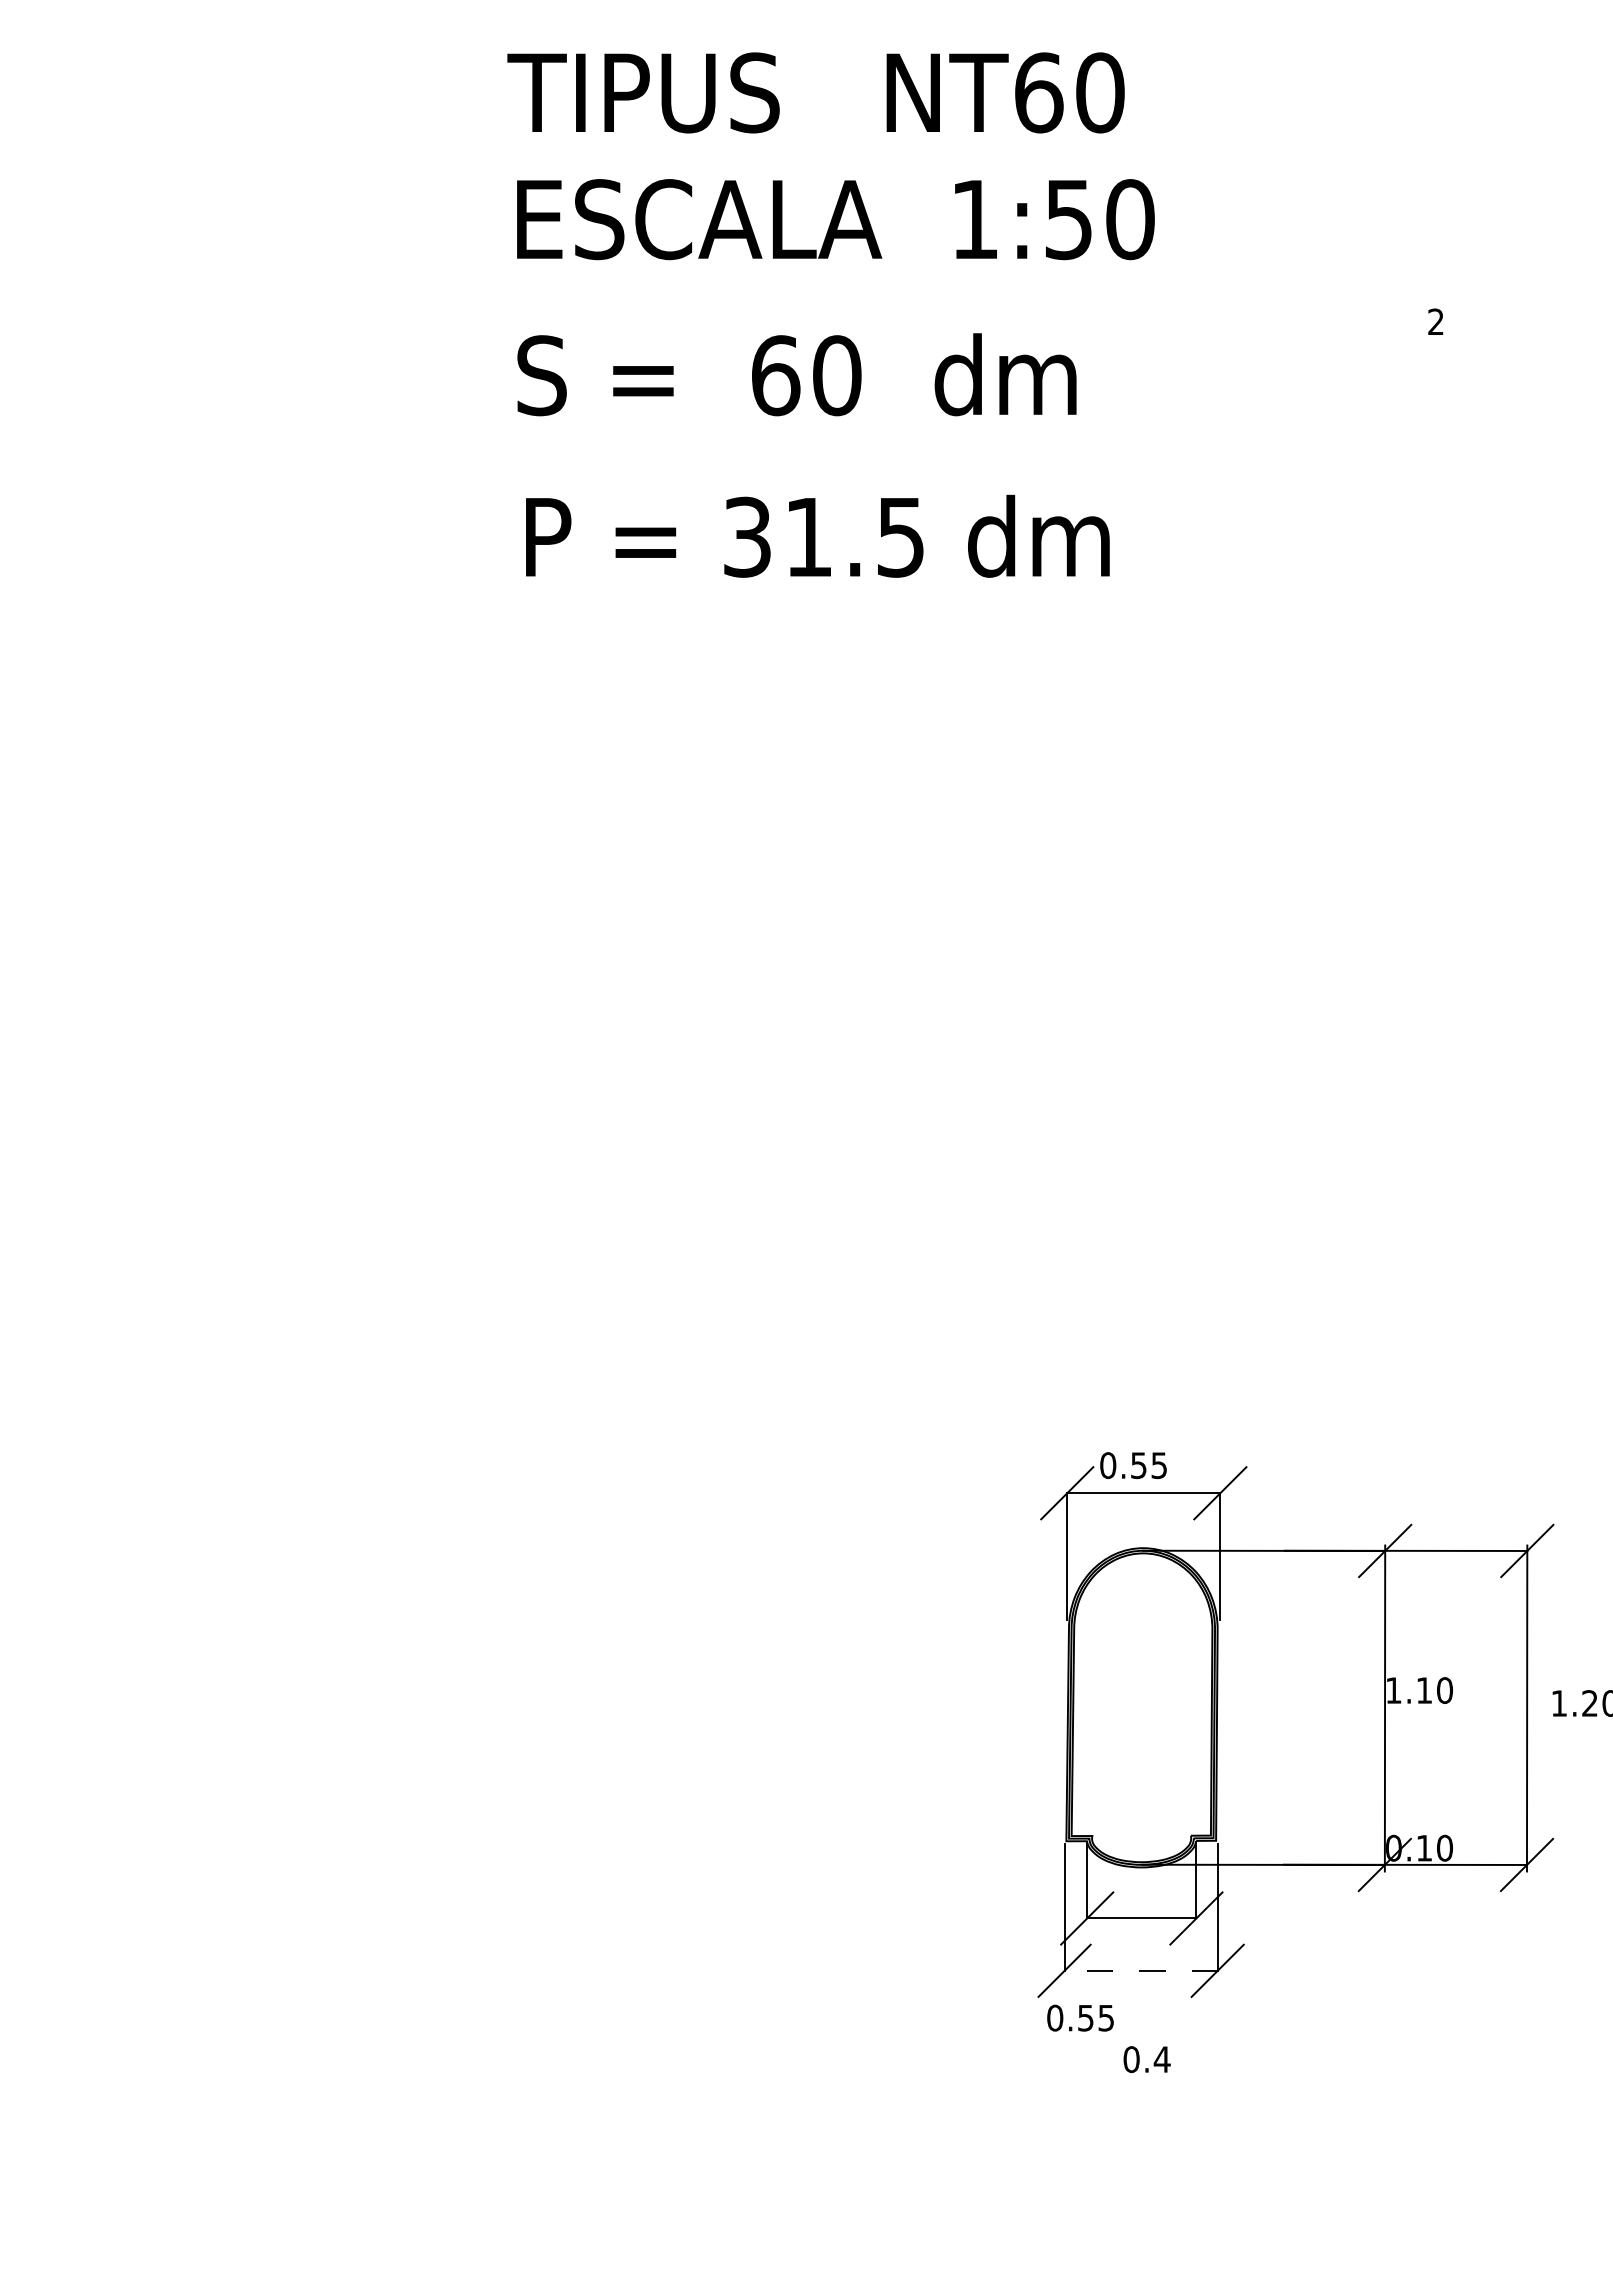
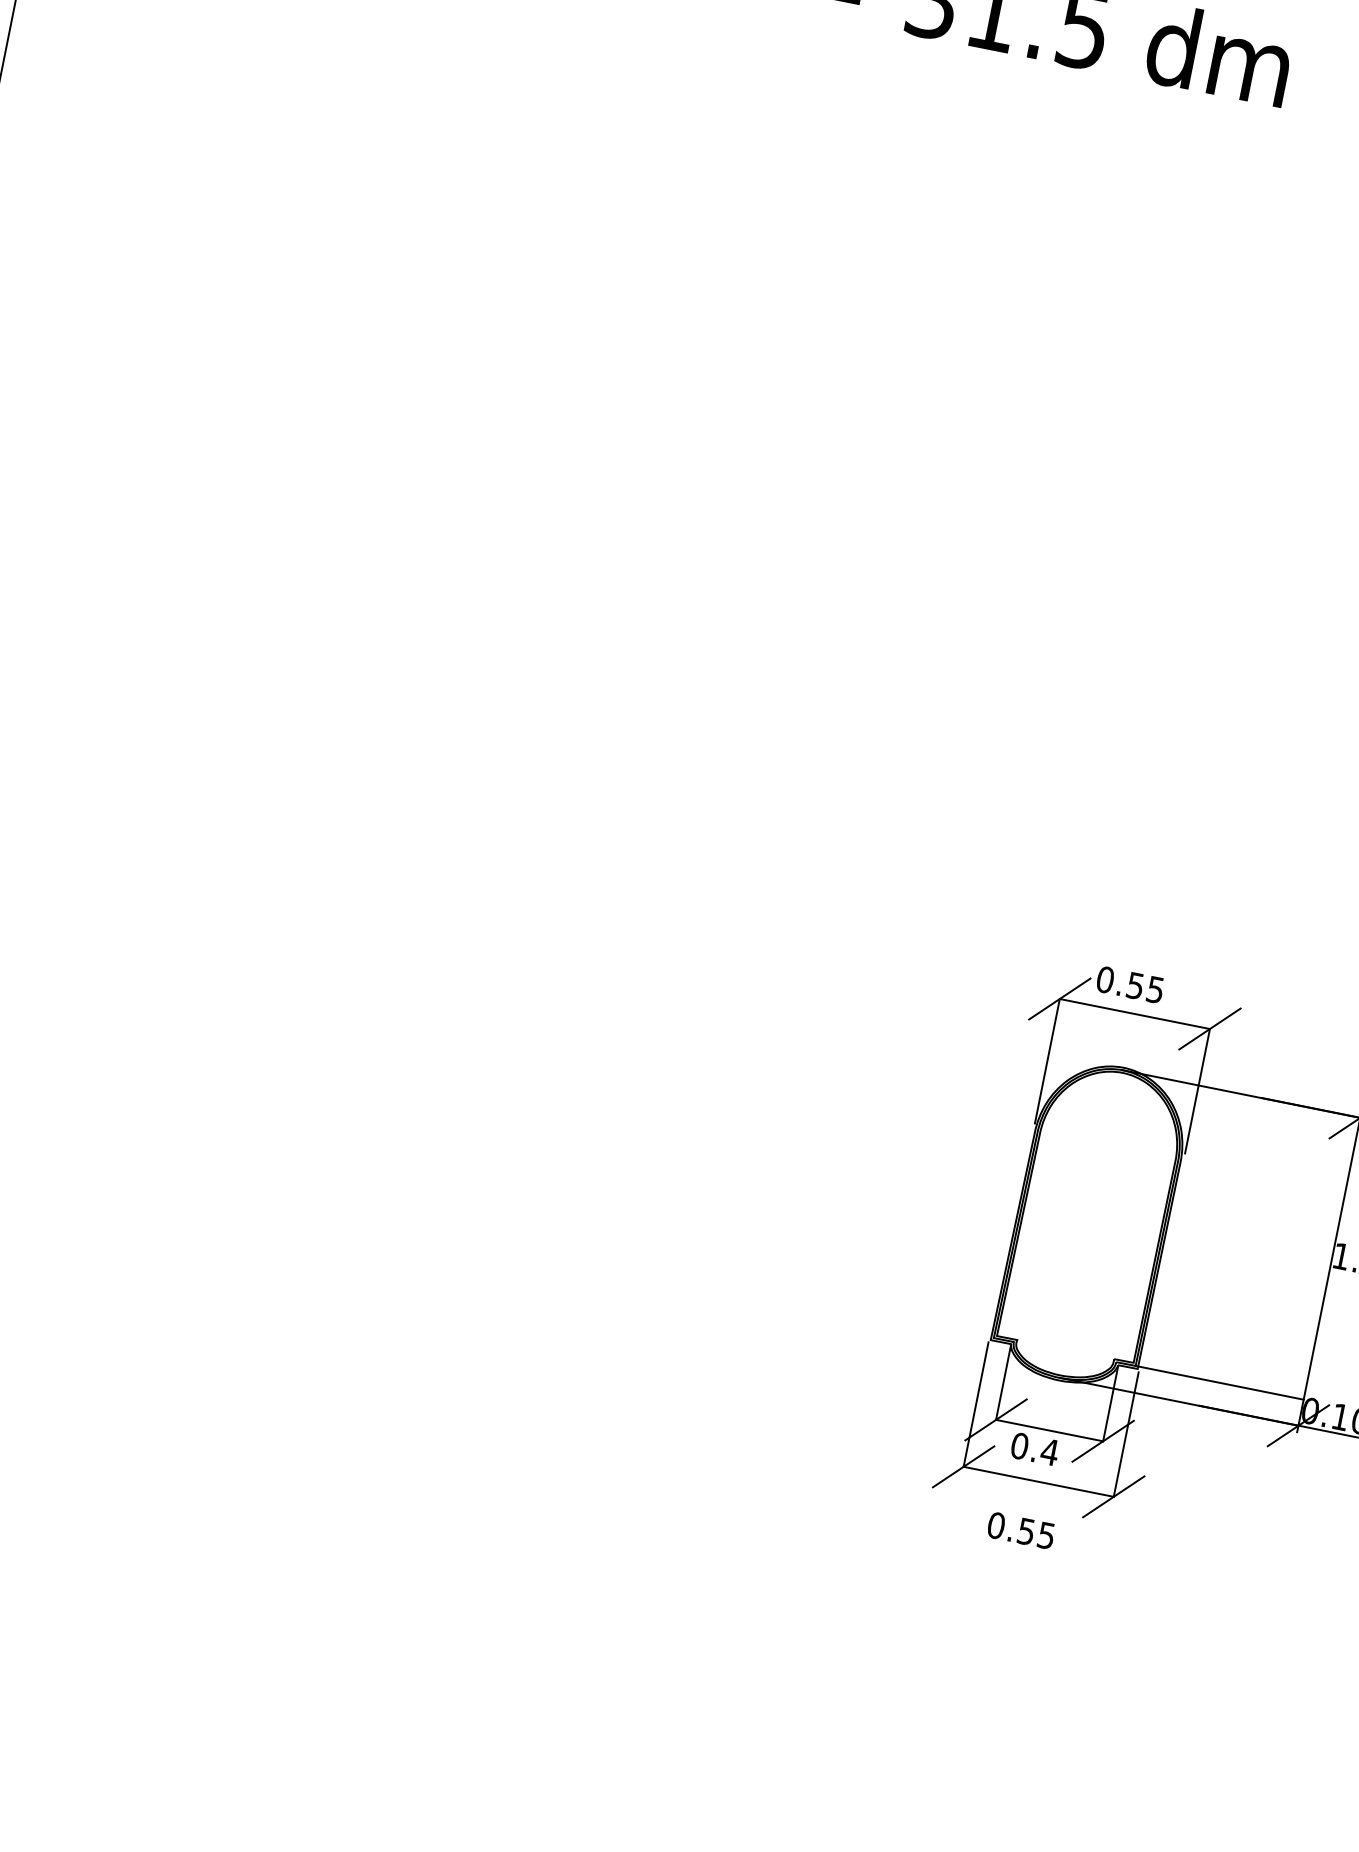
line: (1298, 1838) -> (1218, 1382), added
line: (1141, 1970) -> (1039, 1481), dashed -> solid
text: (1080, 2017) -> (1021, 1530), moved
text: (1146, 2059) -> (1034, 1449), moved

